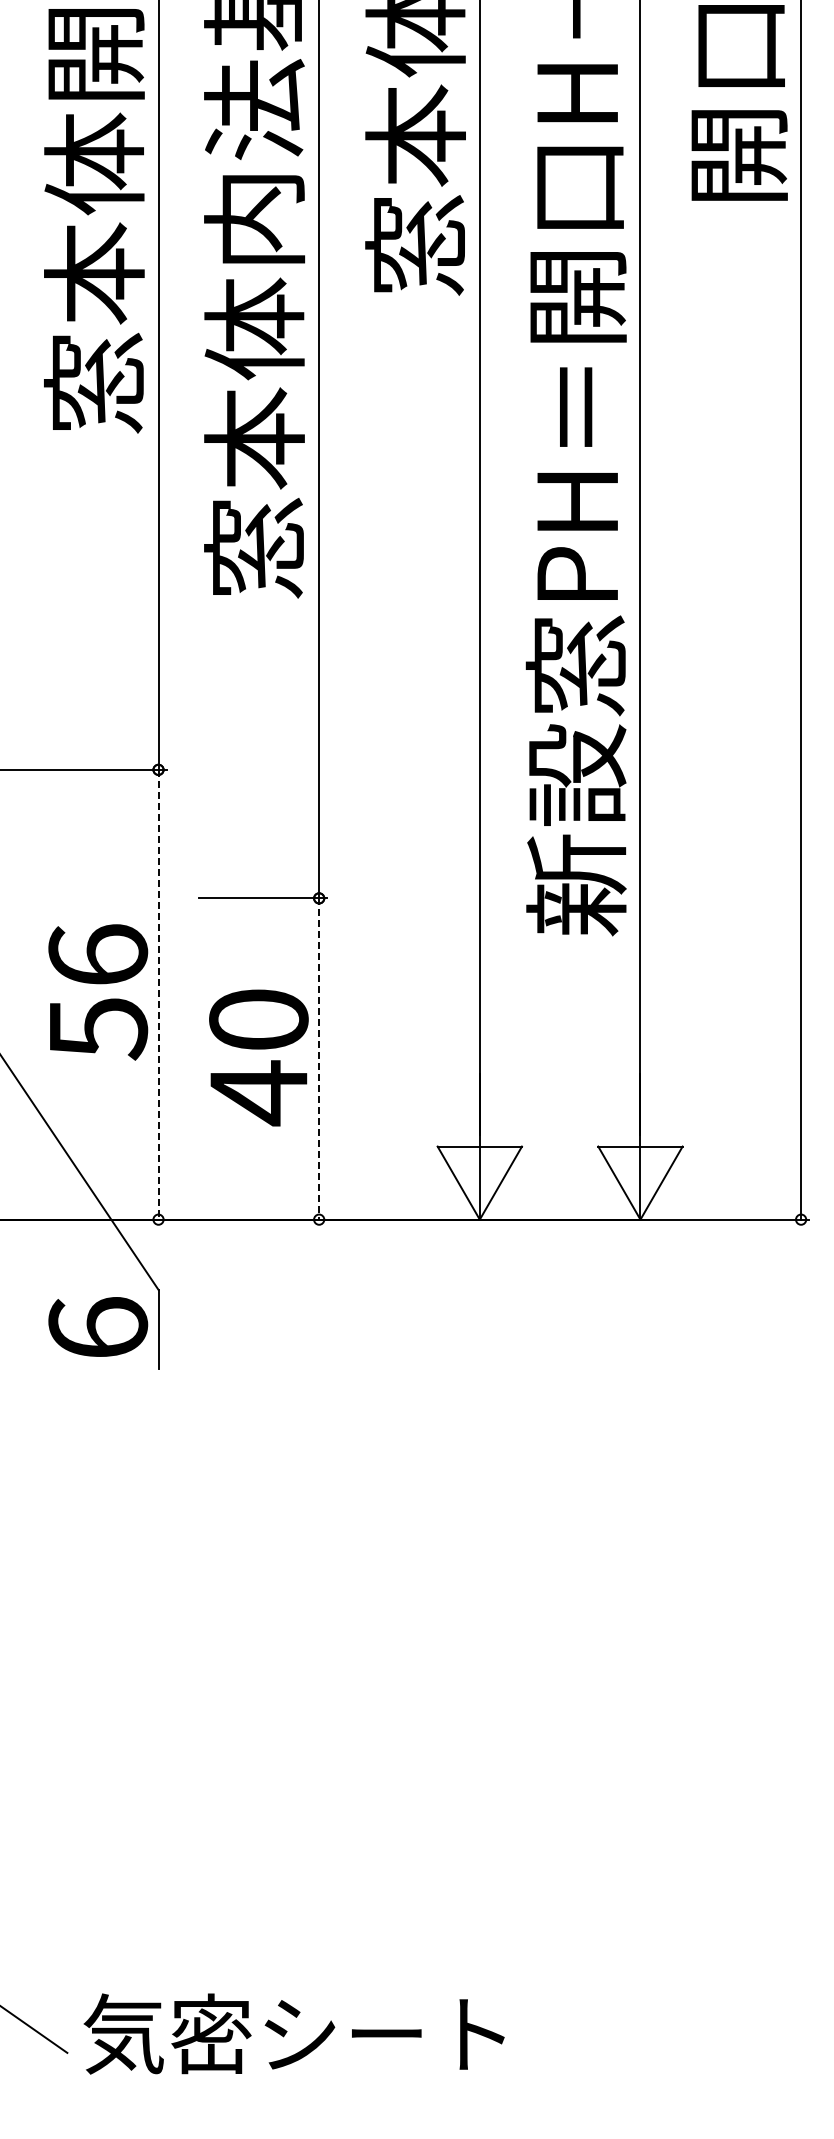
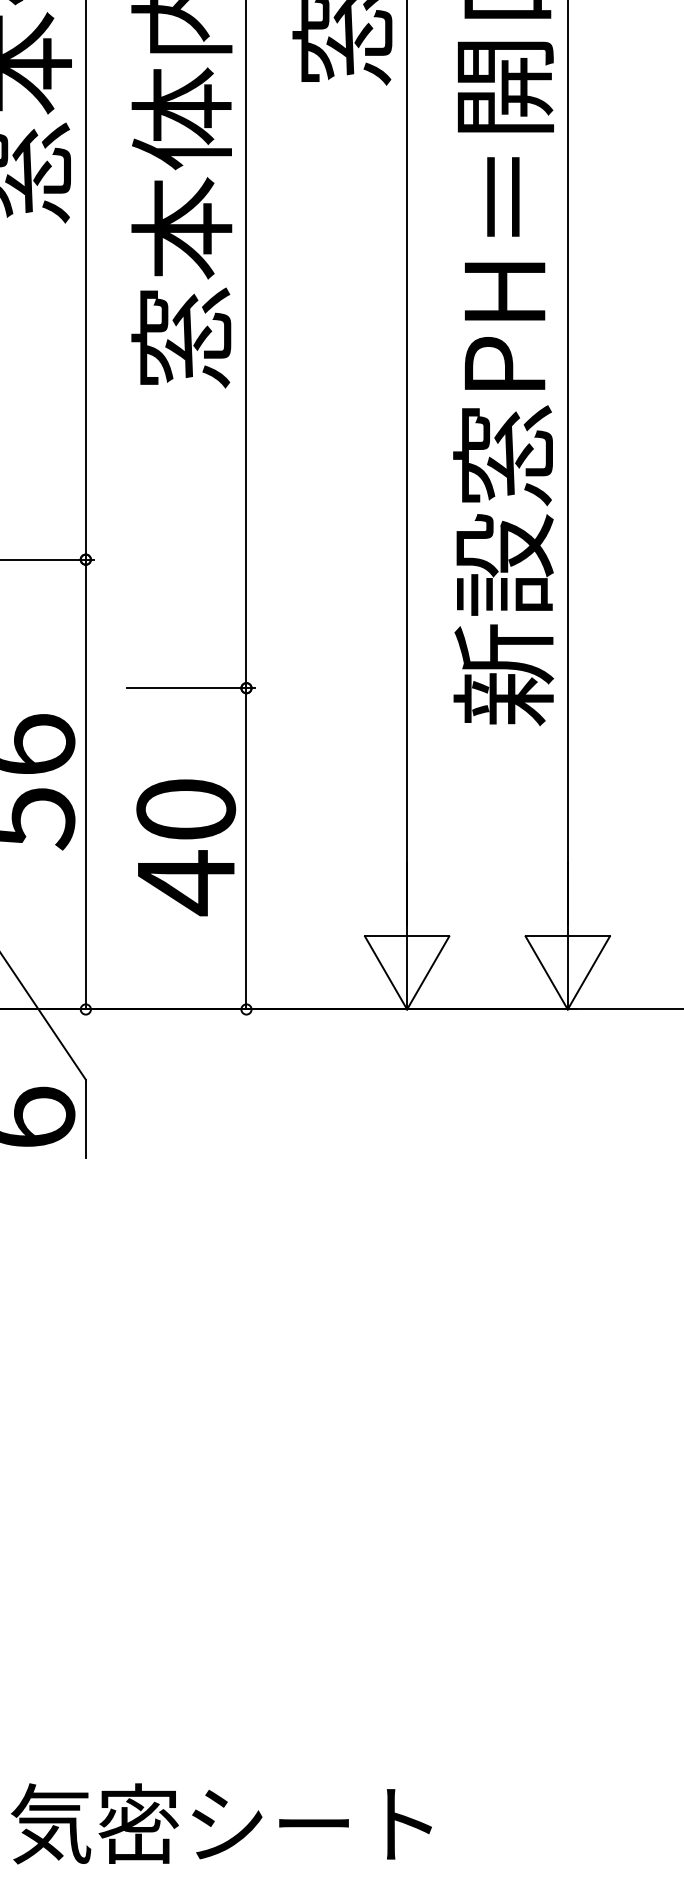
line: (158, 994) -> (85, 784), dashed -> solid
line: (319, 1059) -> (246, 849), dashed -> solid

